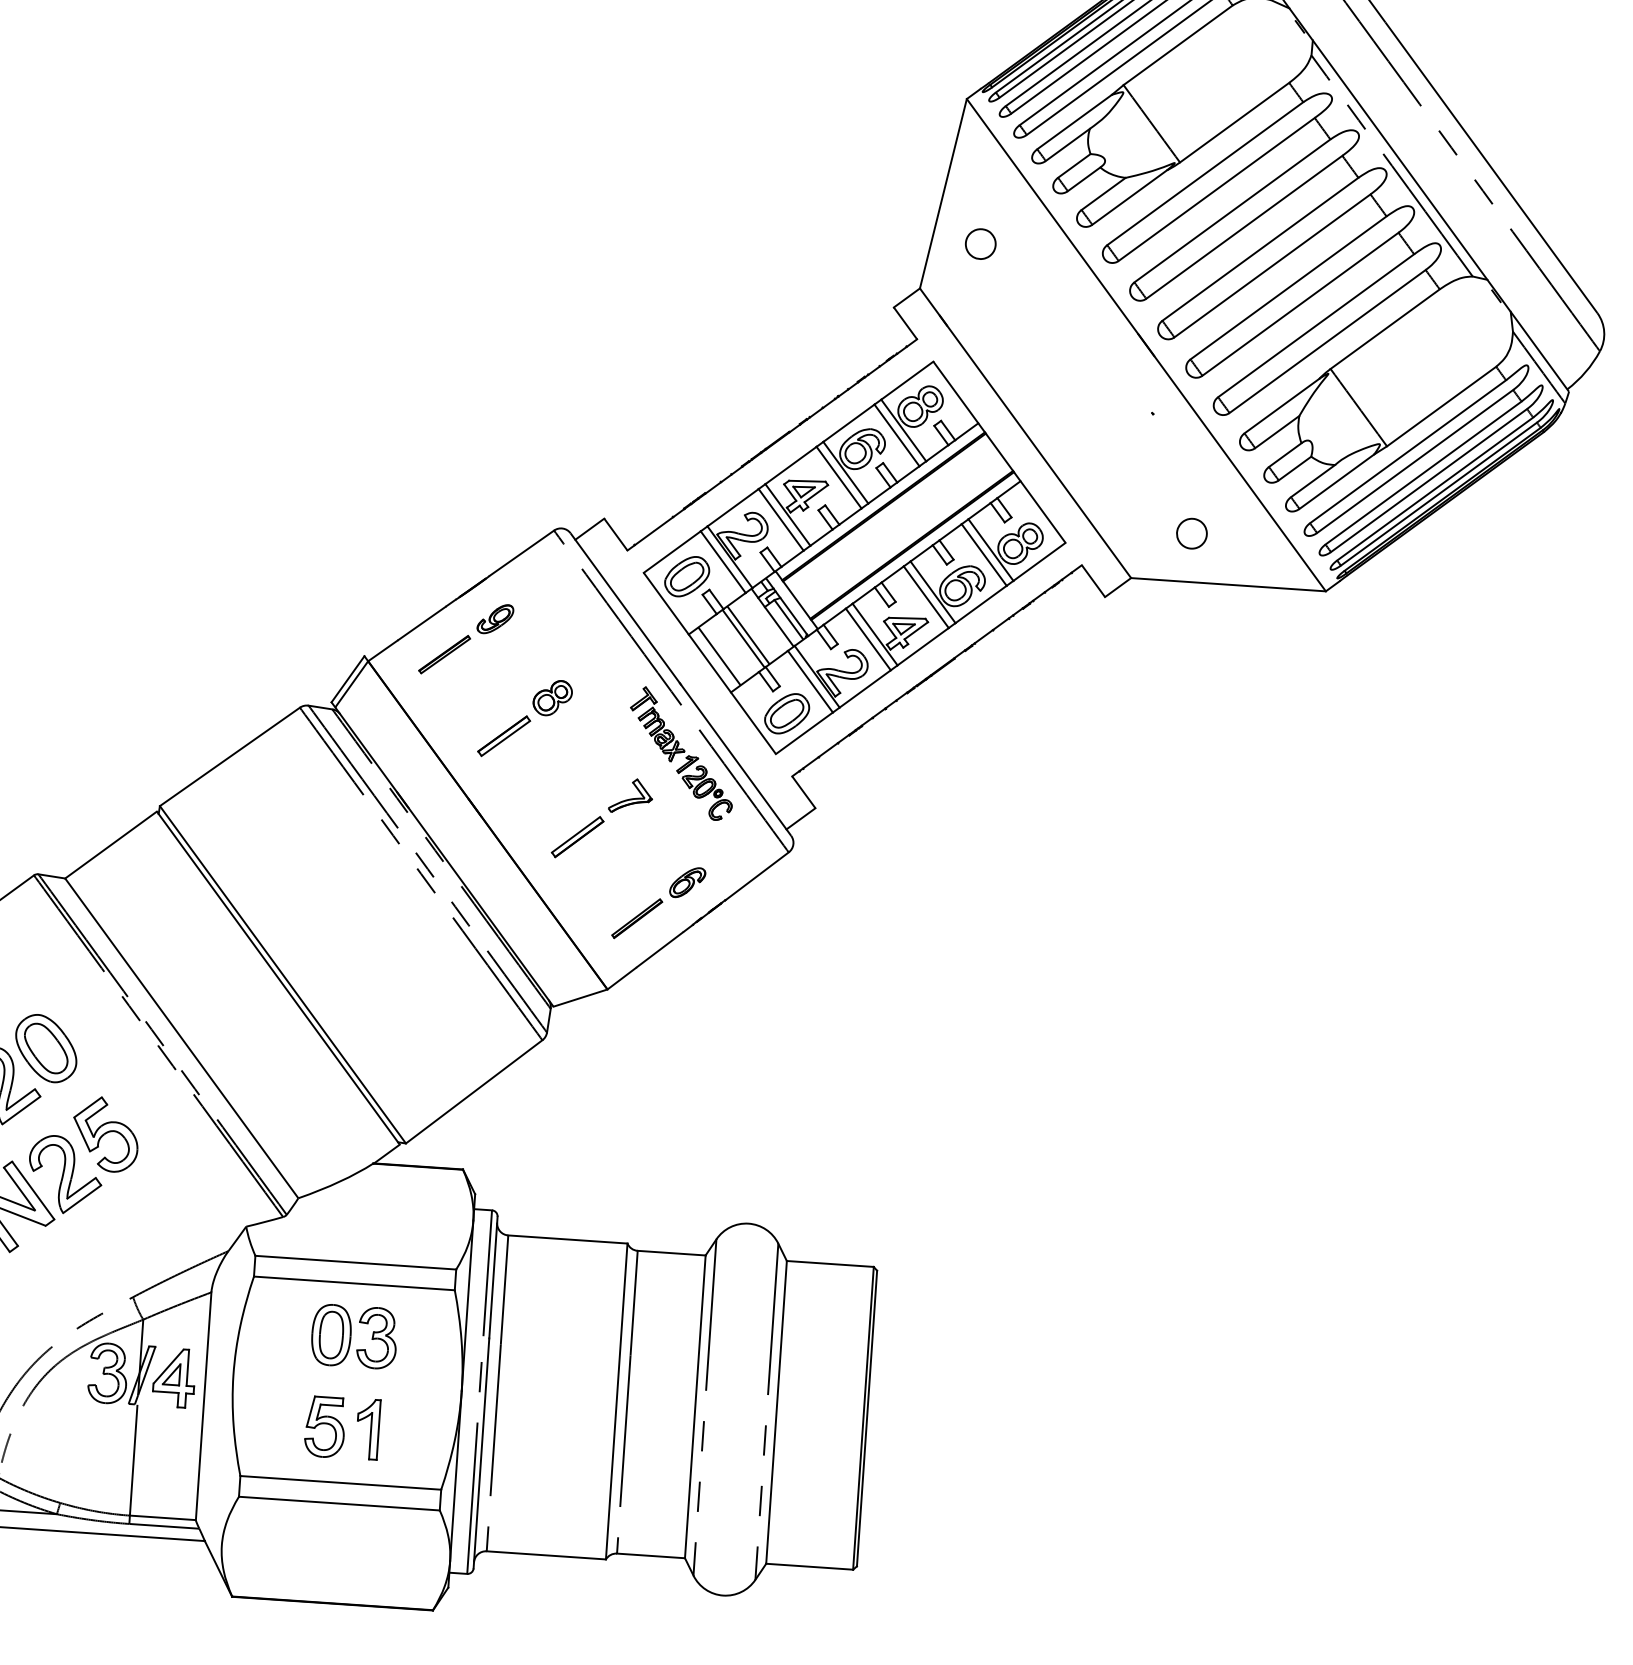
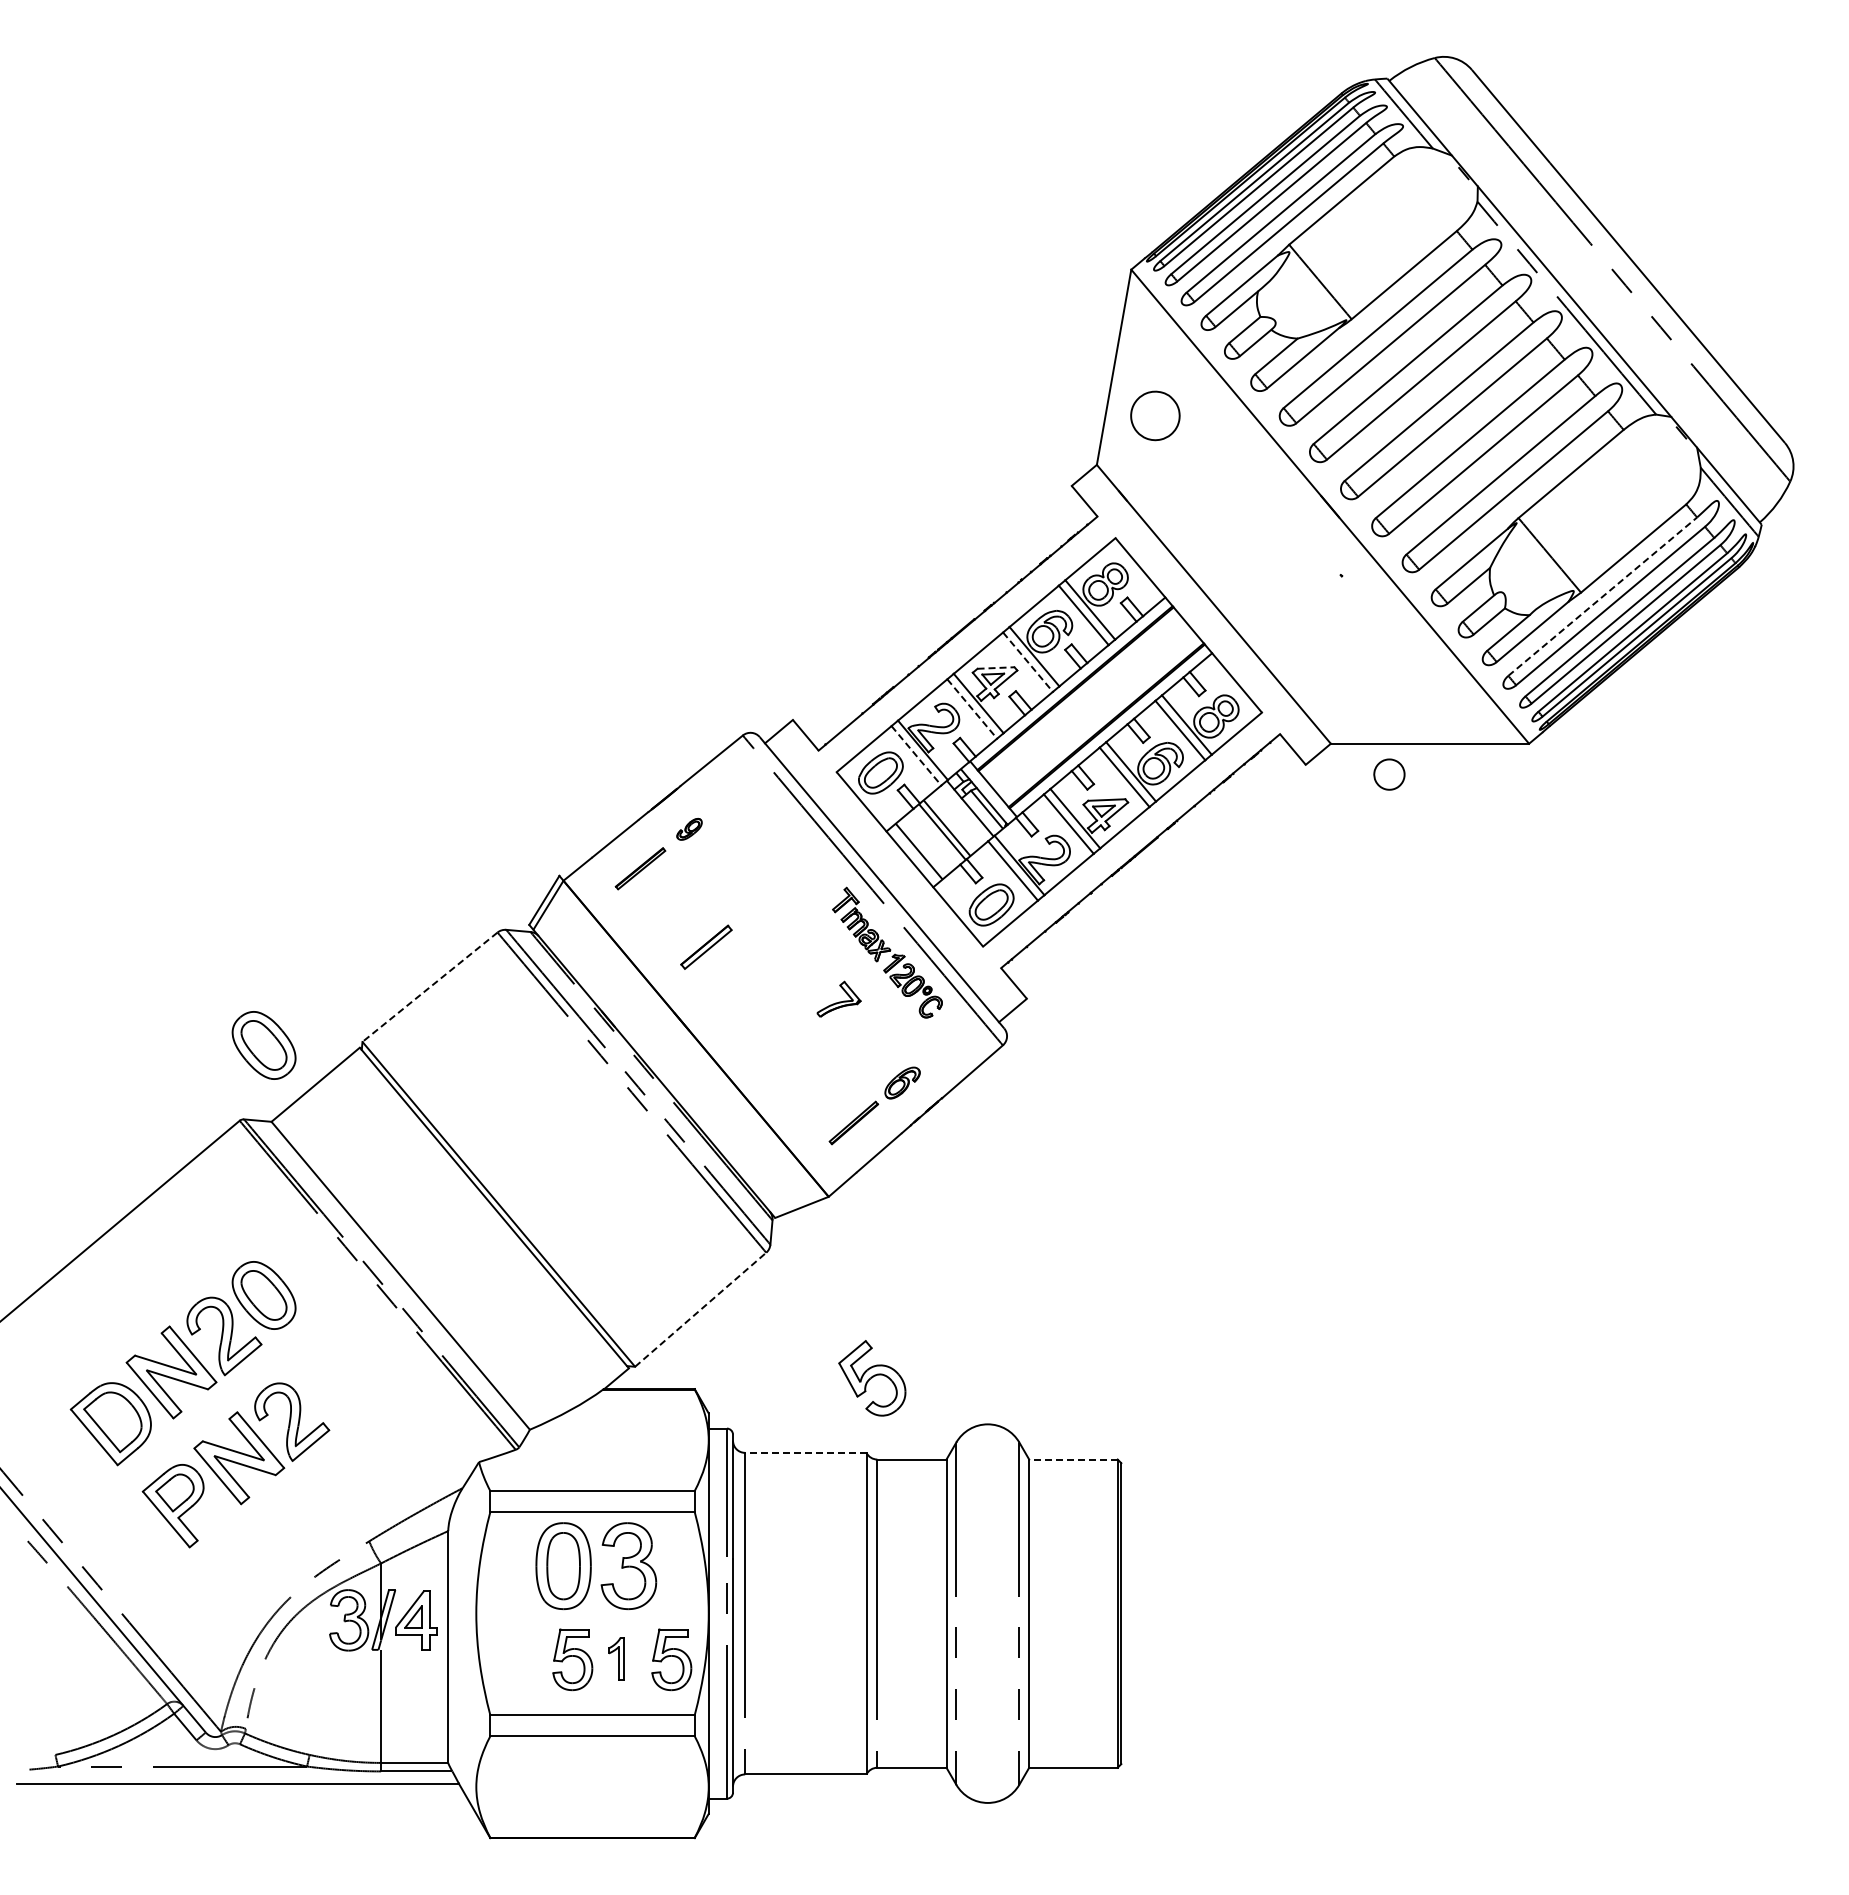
part: (980, 243) -> (1155, 415), size x1.6
line: (1408, 451) -> (1603, 596), solid -> dashed
line: (839, 478) -> (1028, 662), solid -> dashed
line: (807, 481) -> (996, 668), solid -> dashed
line: (781, 520) -> (972, 709), solid -> dashed
part: (1192, 533) -> (1389, 774), moved
line: (723, 561) -> (916, 755), solid -> dashed
part: (495, 619) -> (689, 829), size x0.7
part: (553, 698) -> (753, 905), removed
line: (230, 757) -> (430, 987), solid -> dashed
part: (62, 803) -> (263, 1045), added
part: (577, 837) -> (787, 1044), removed
line: (474, 1091) -> (700, 1309), solid -> dashed
part: (105, 1134) -> (872, 1378), moved
line: (567, 1239) -> (805, 1452), solid -> dashed
line: (829, 1263) -> (1072, 1459), solid -> dashed
part: (353, 1336) -> (595, 1565), size x1.4
part: (368, 1428) -> (616, 1658), size x0.7
part: (422, 1433) -> (671, 1659), added

